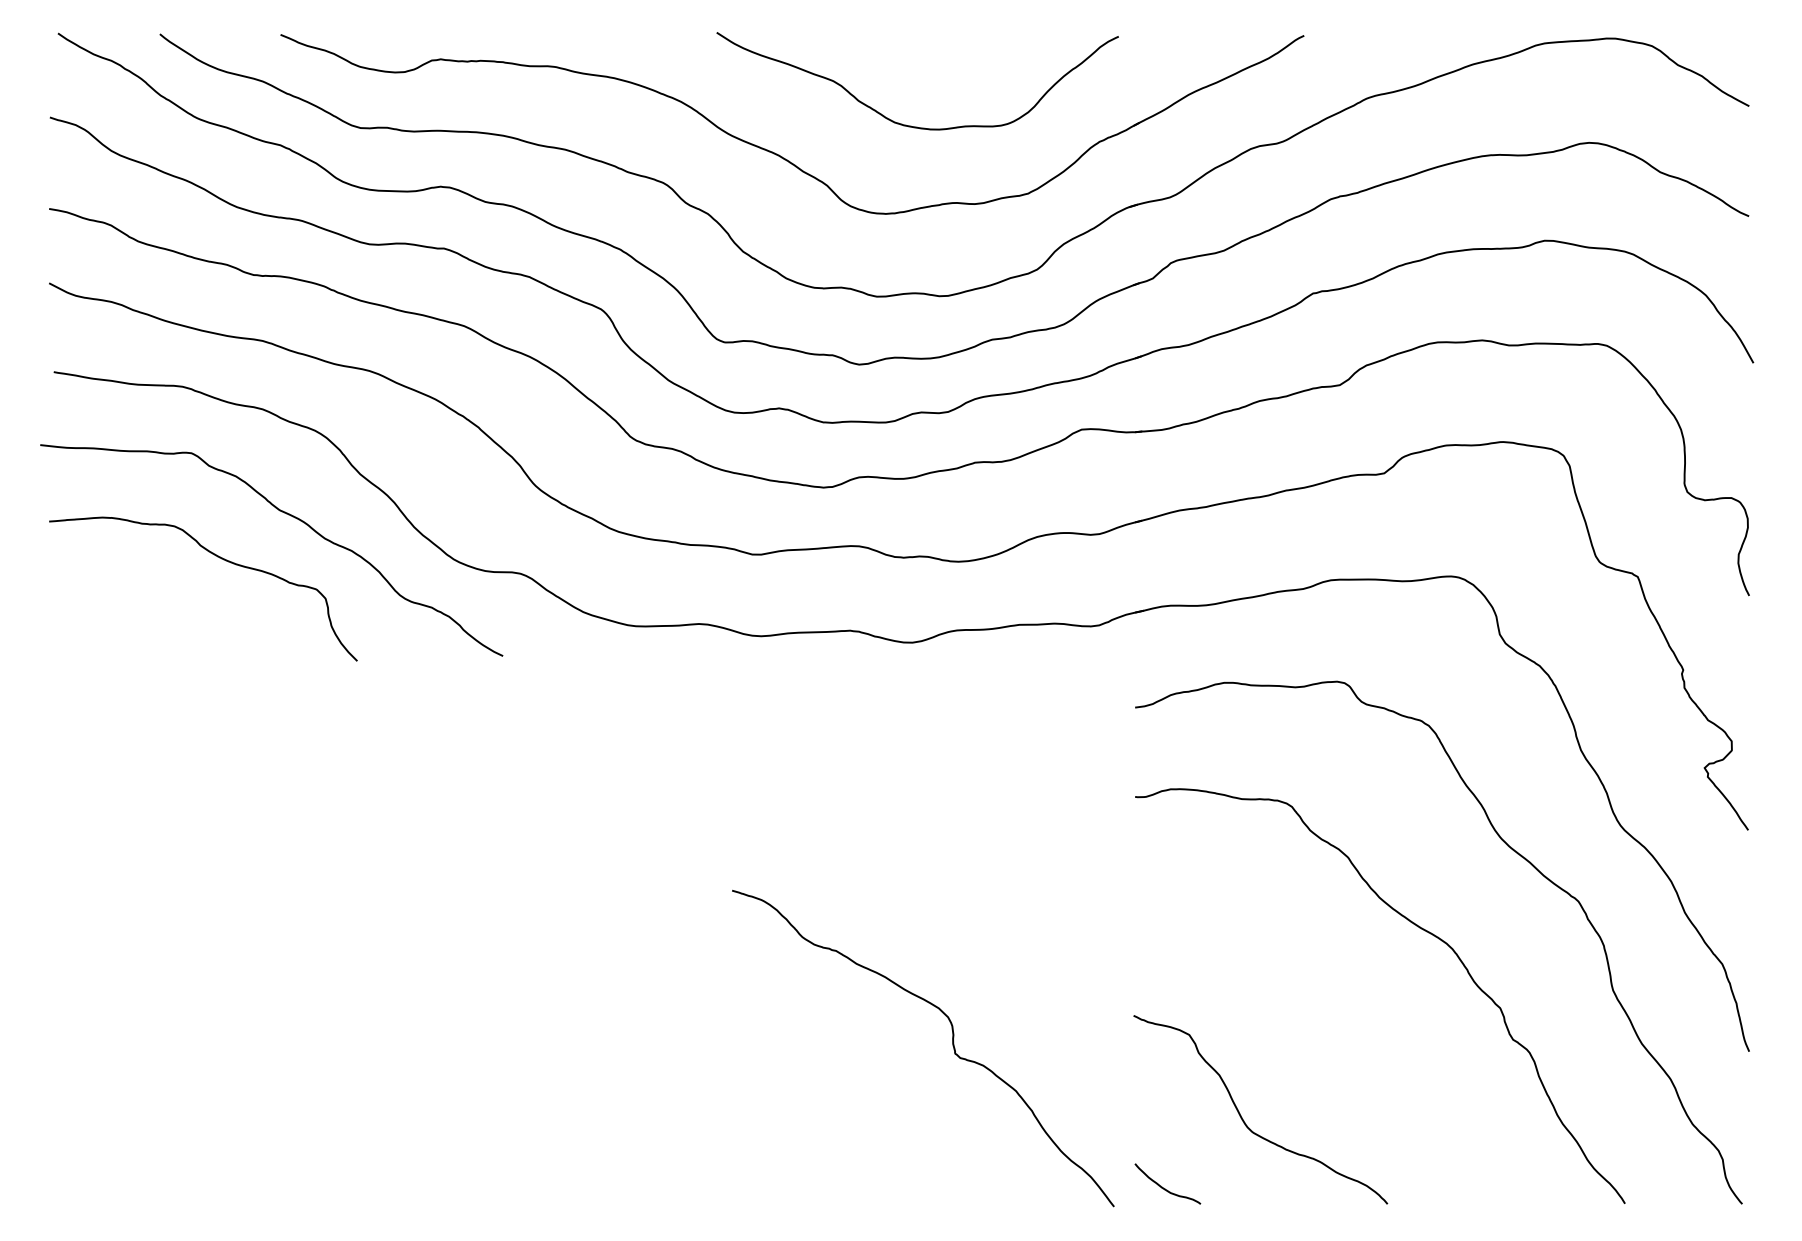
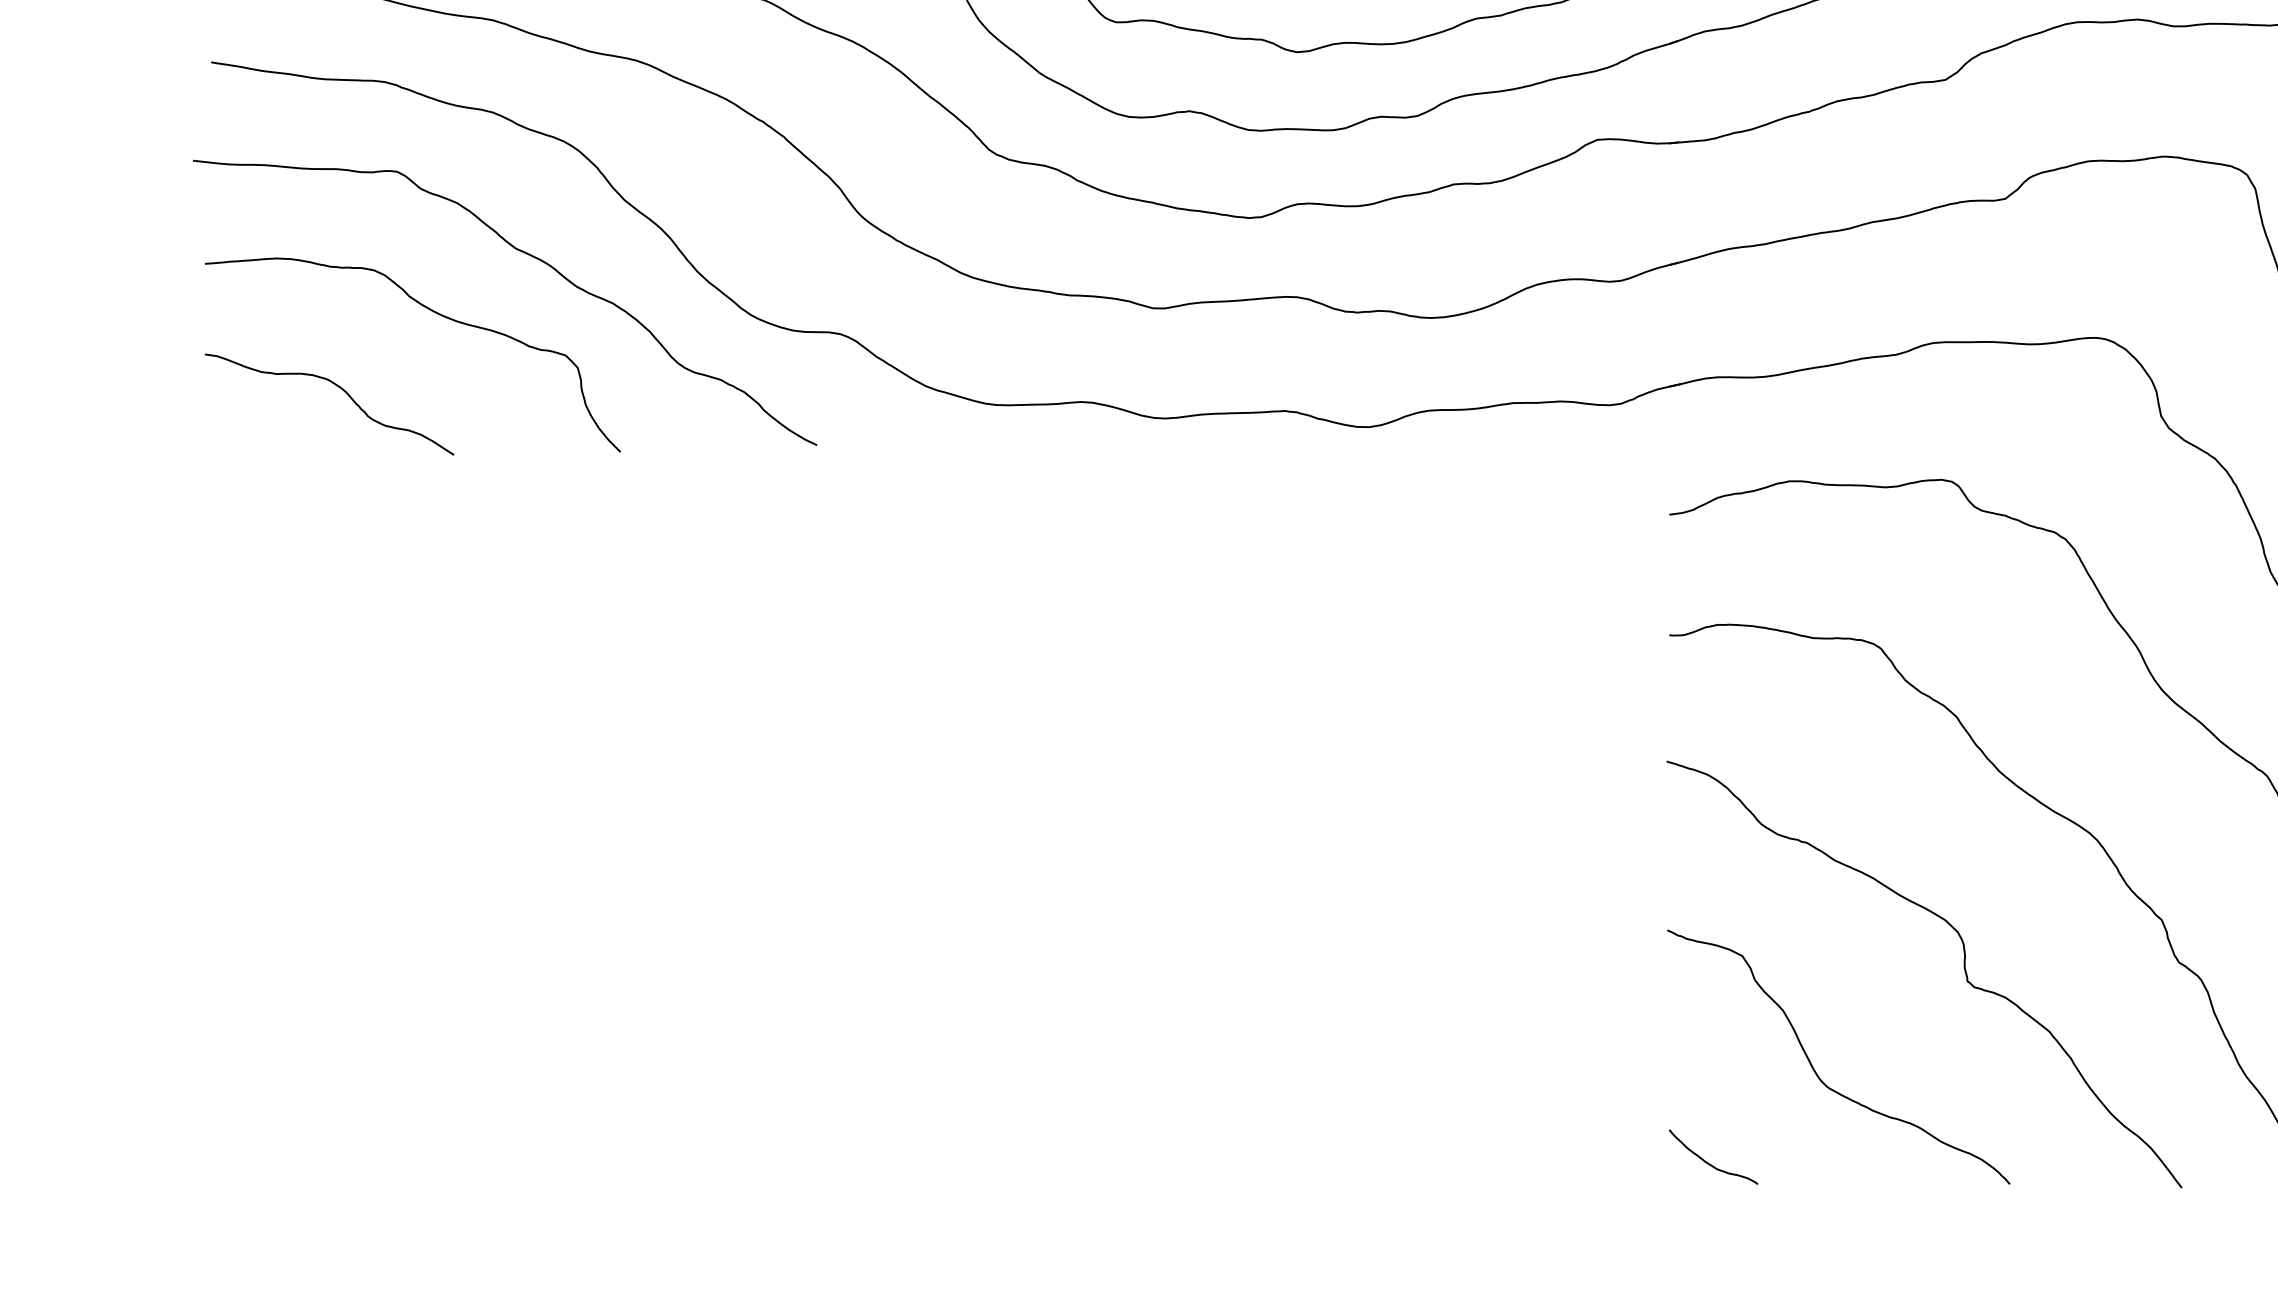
curve: (147, 613) -> (337, 387), added
curve: (952, 1046) -> (1963, 971), moved

